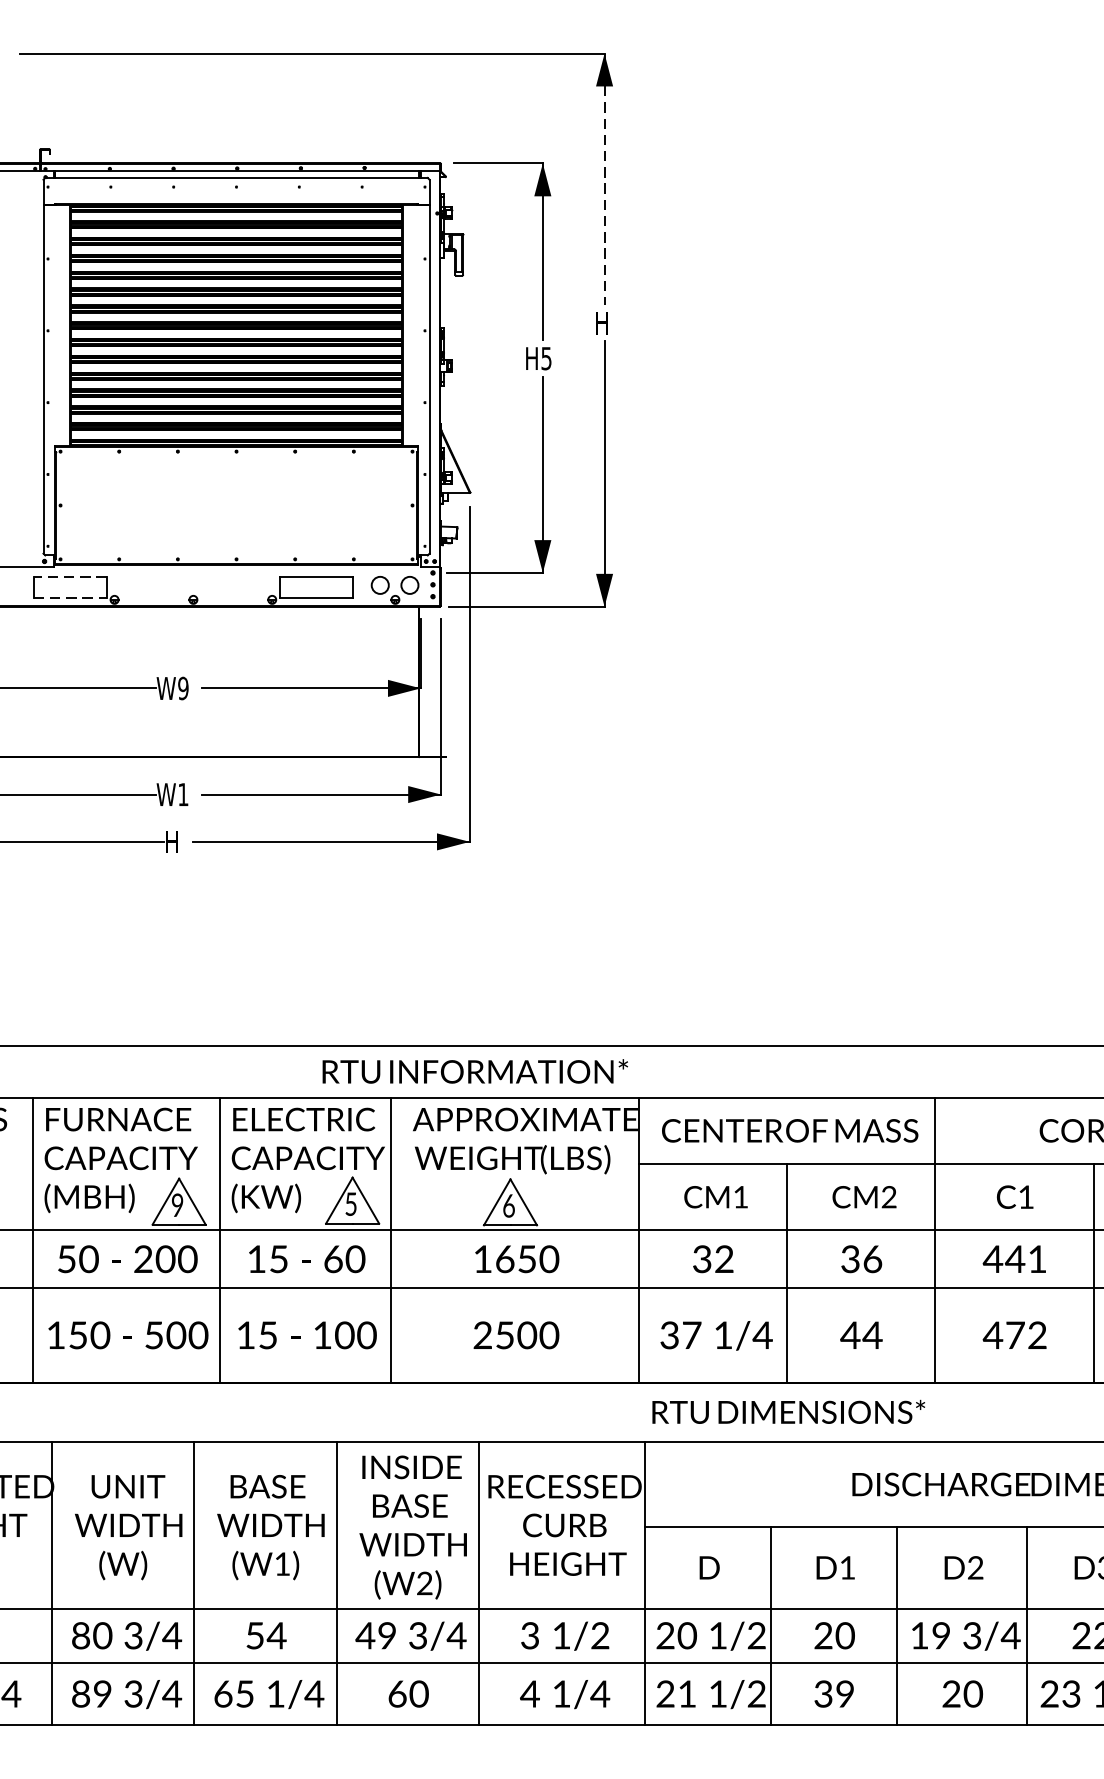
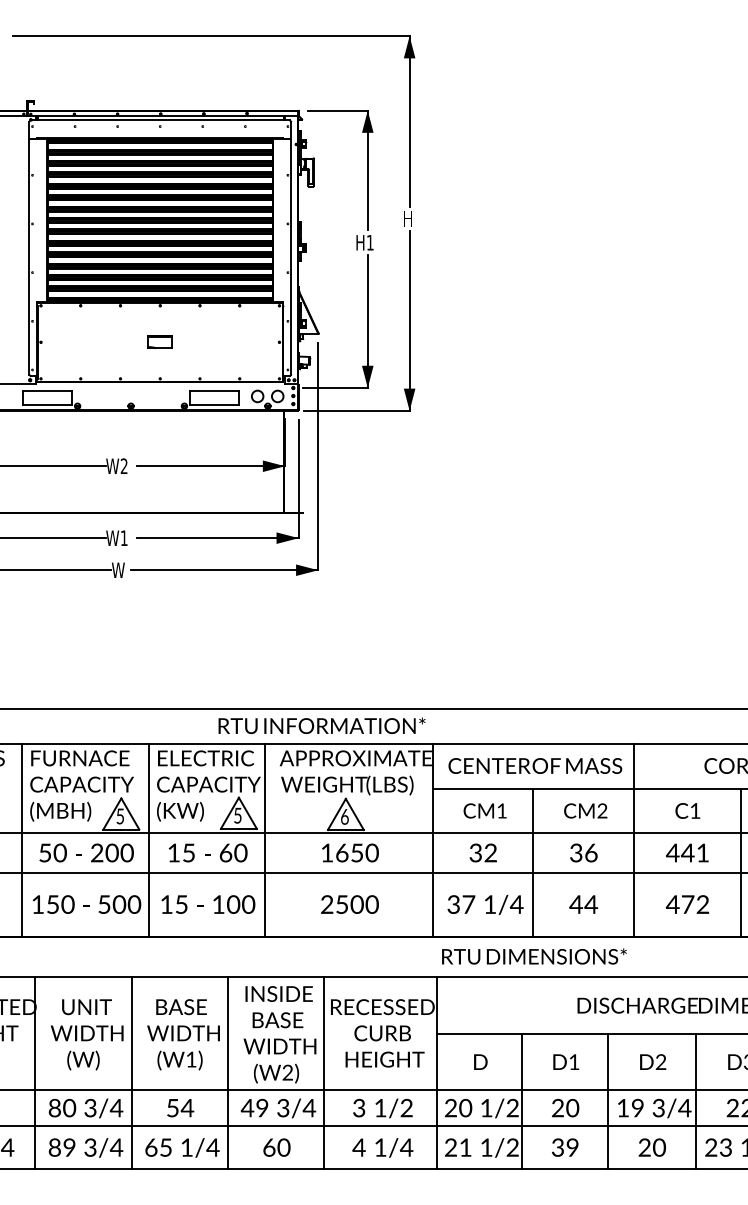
line: (604, 179) -> (409, 121), dashed -> solid
text: (546, 358) -> (370, 242), H5 -> H1
part: (235, 505) -> (159, 342), added
line: (70, 576) -> (47, 390), dashed -> solid
line: (70, 597) -> (47, 404), dashed -> solid
text: (182, 688) -> (123, 466), W9 -> W2
text: (174, 840) -> (118, 569), H -> W
text: (176, 1205) -> (119, 816), 9 -> 5

